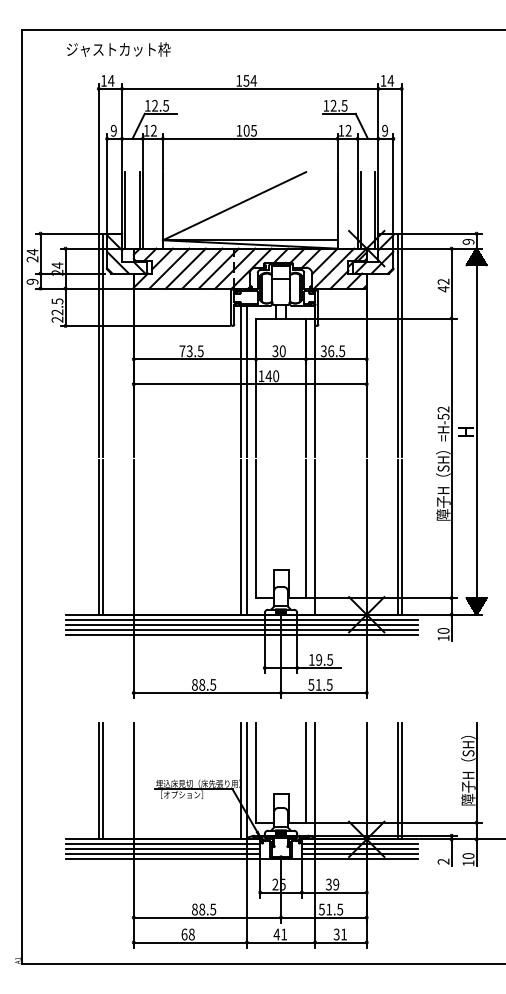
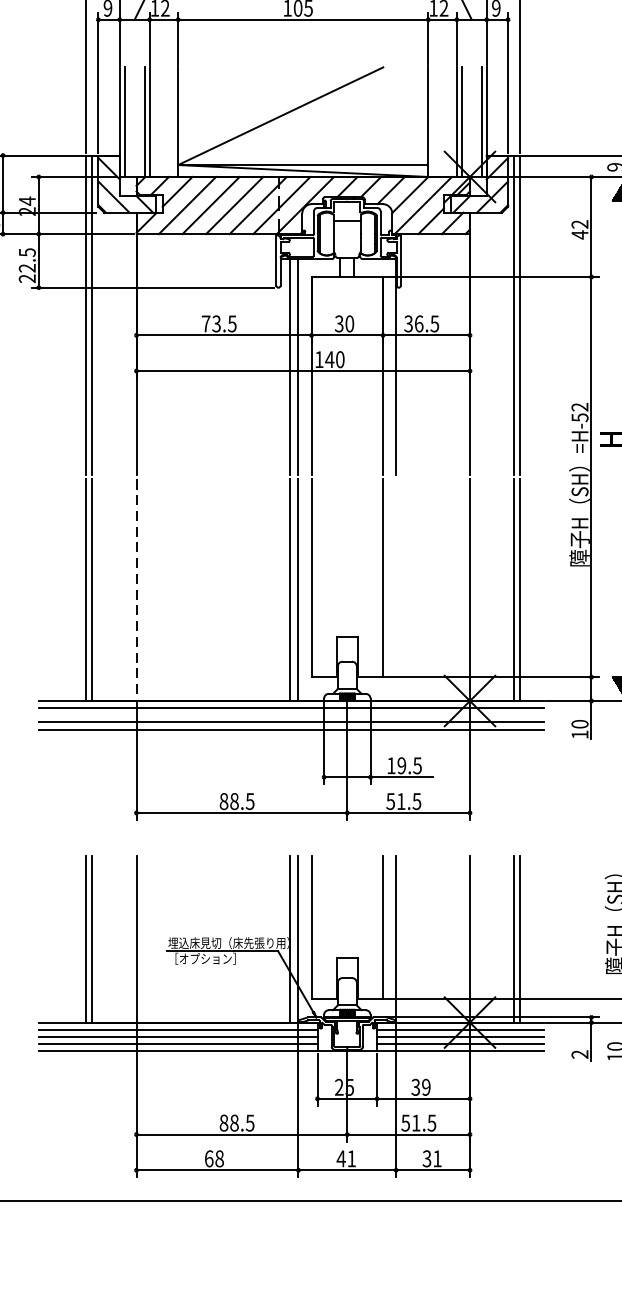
line: (315, 536) -> (396, 589), removed
line: (133, 537) -> (136, 590), solid -> dashed
line: (241, 624) -> (290, 715), removed

